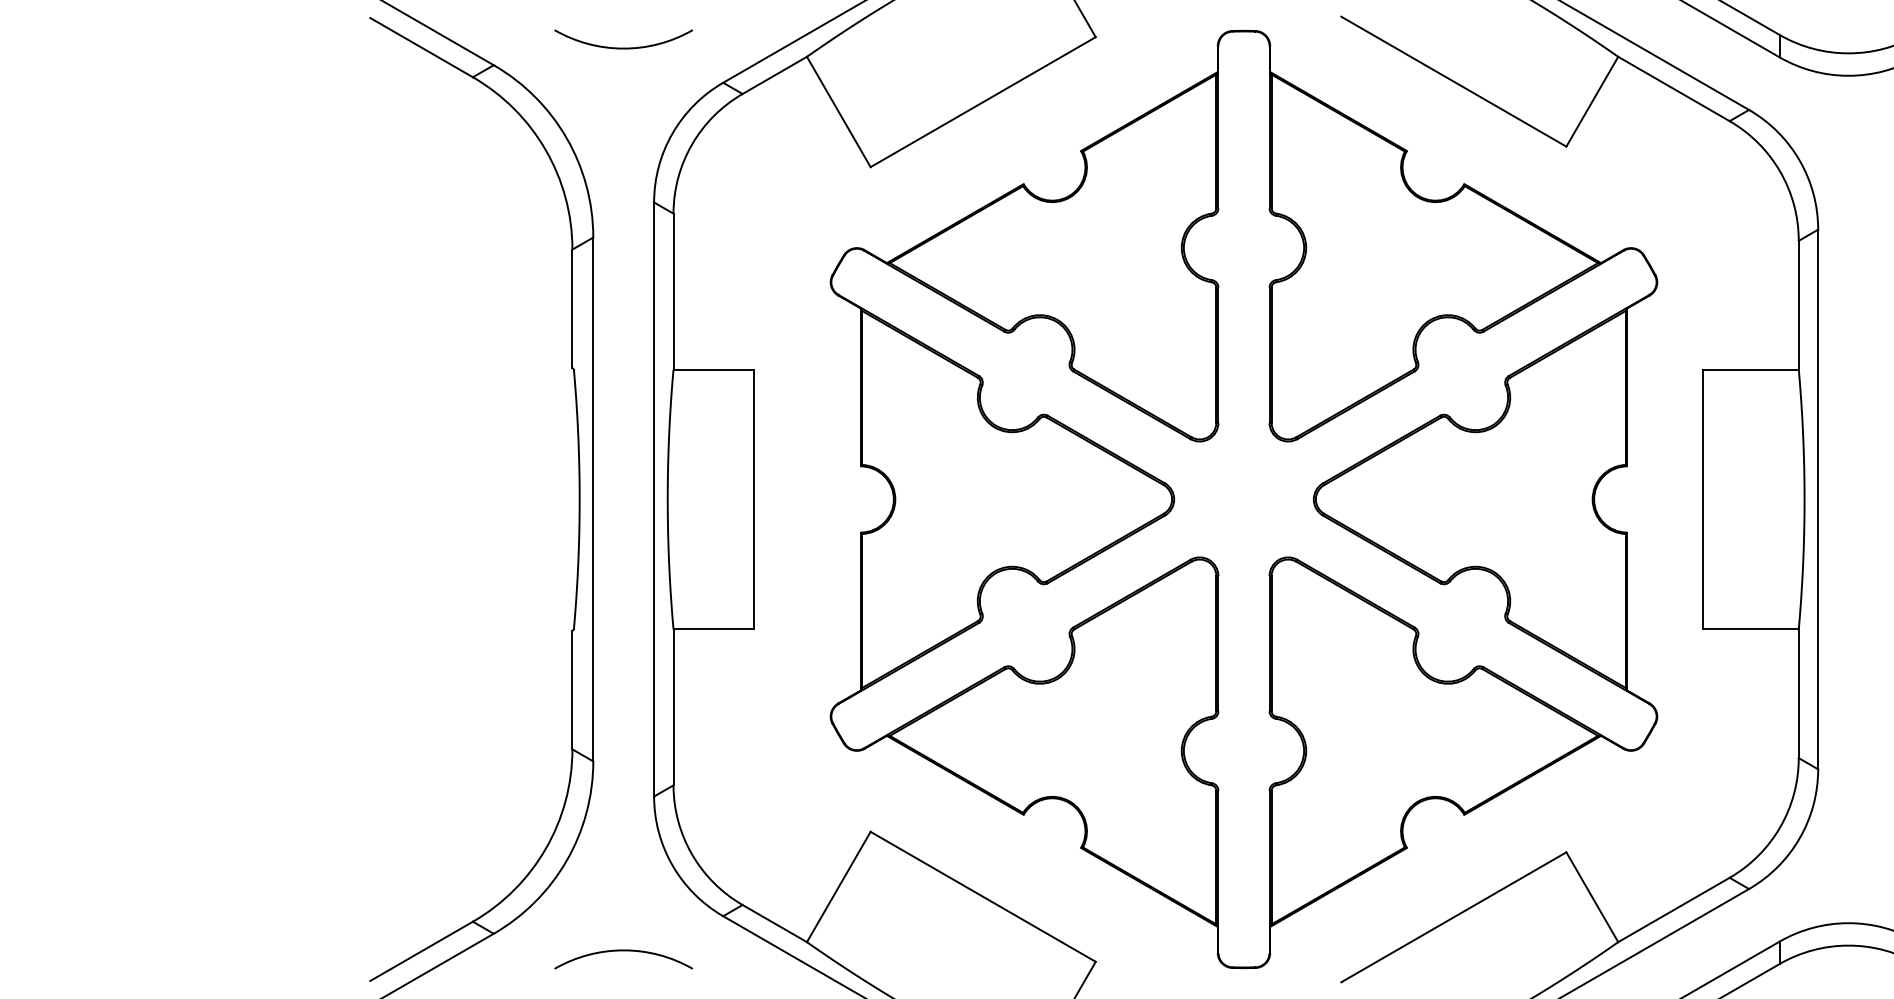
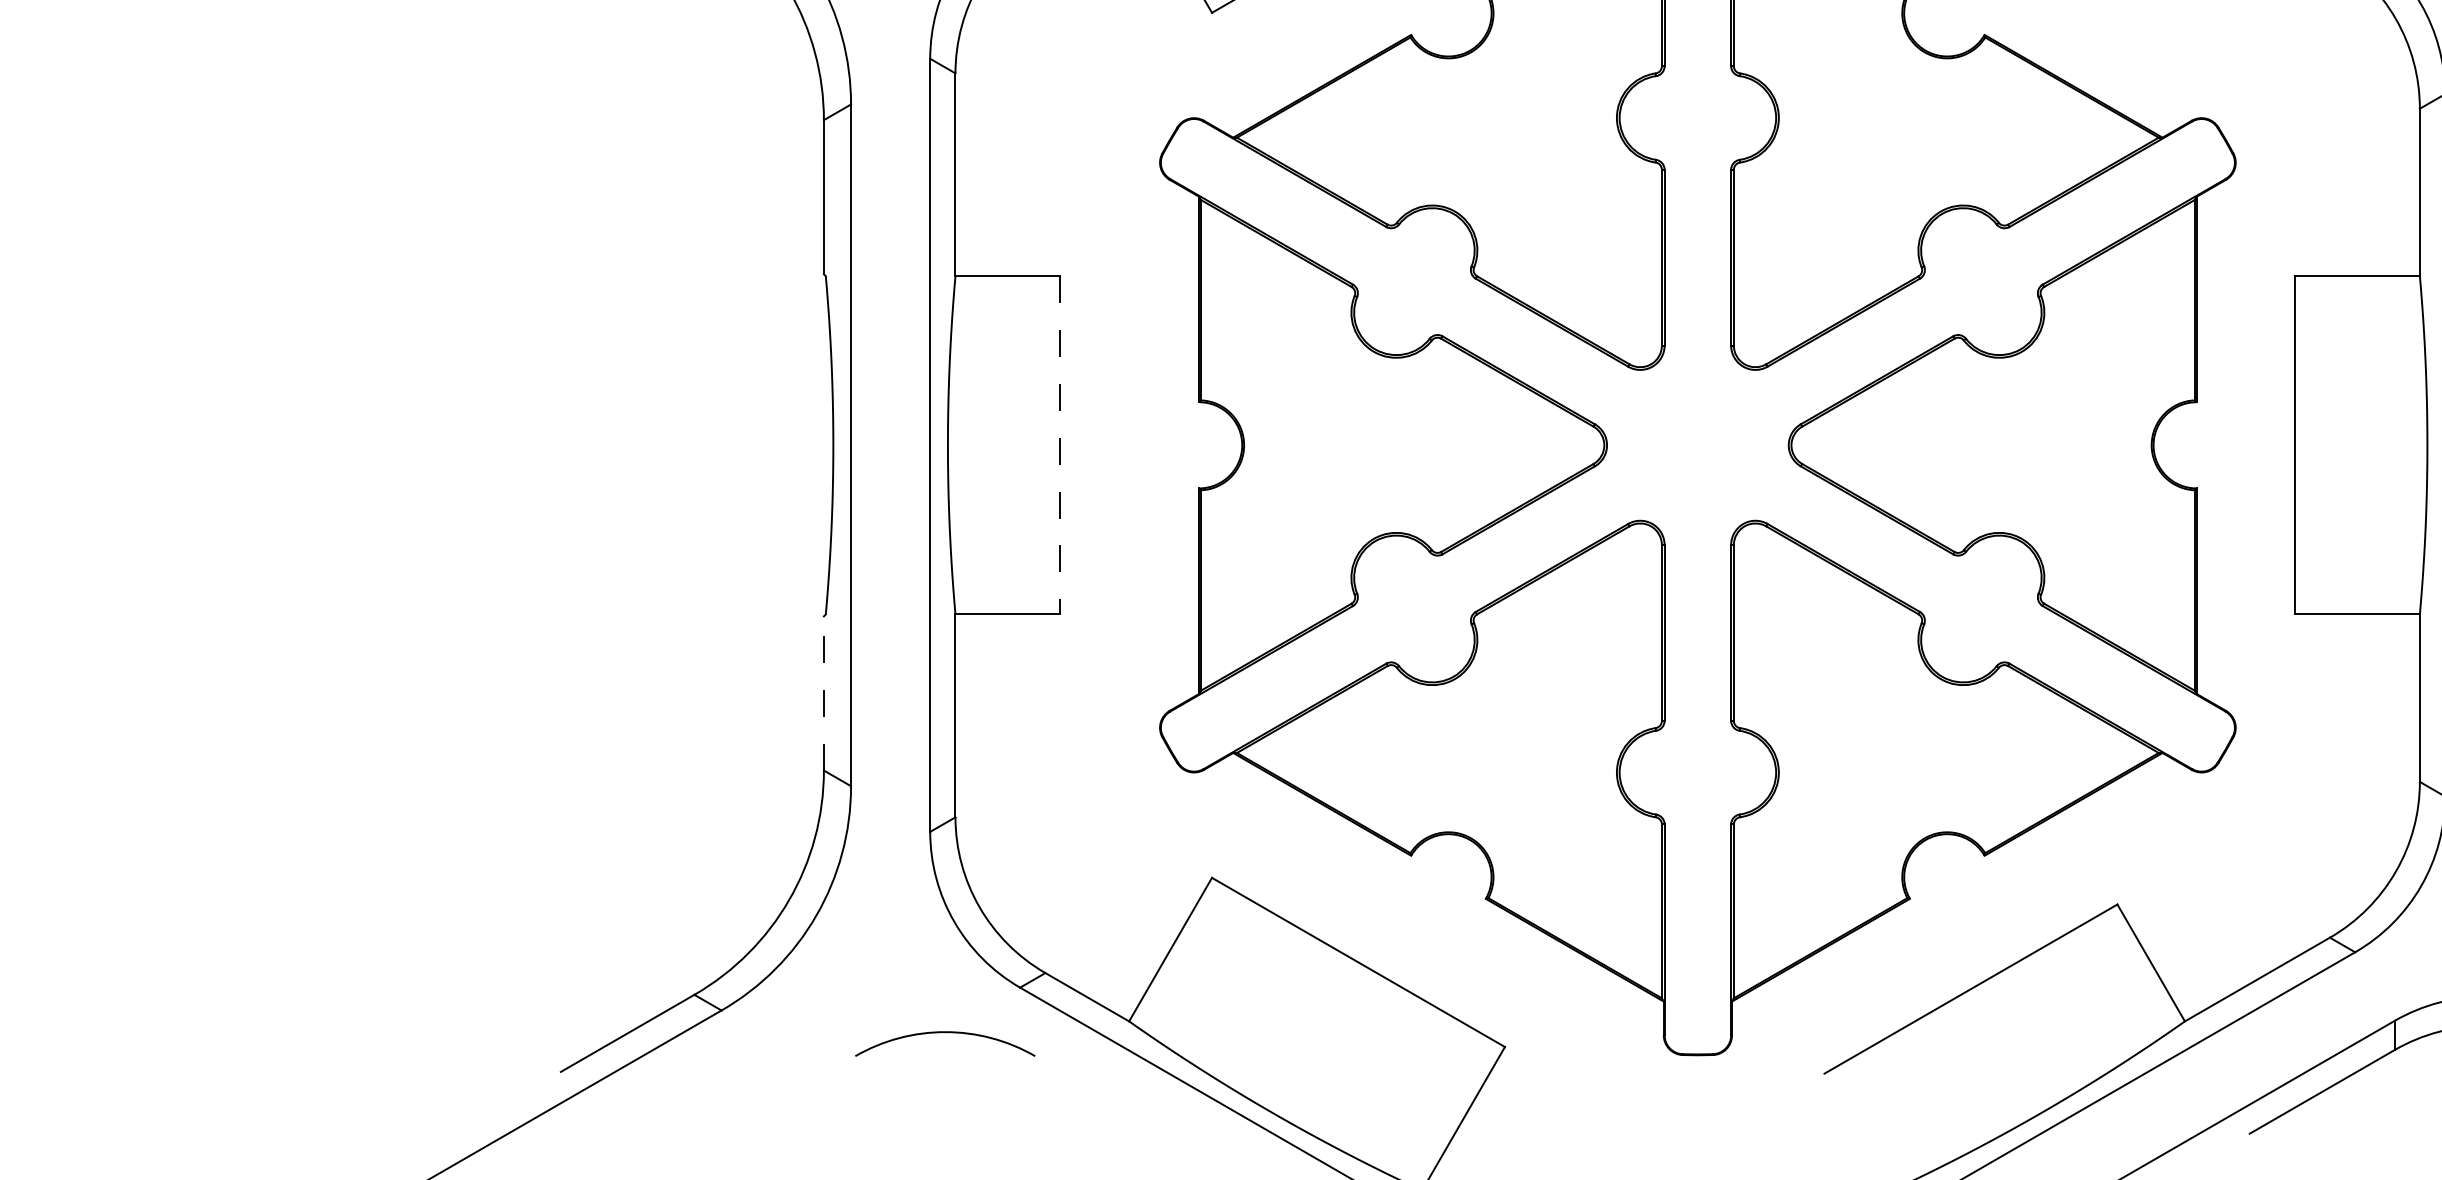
line: (754, 499) -> (1060, 445), solid -> dashed
line: (572, 689) -> (824, 692), solid -> dashed
arc: (623, 951) -> (945, 1033), moved

